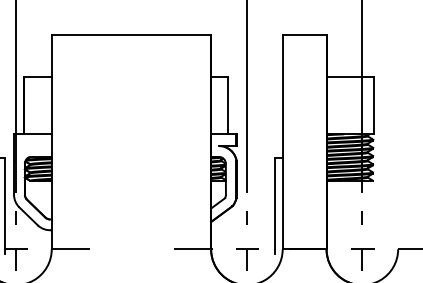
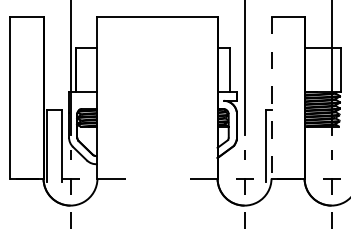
line: (282, 141) -> (271, 97), solid -> dashed

